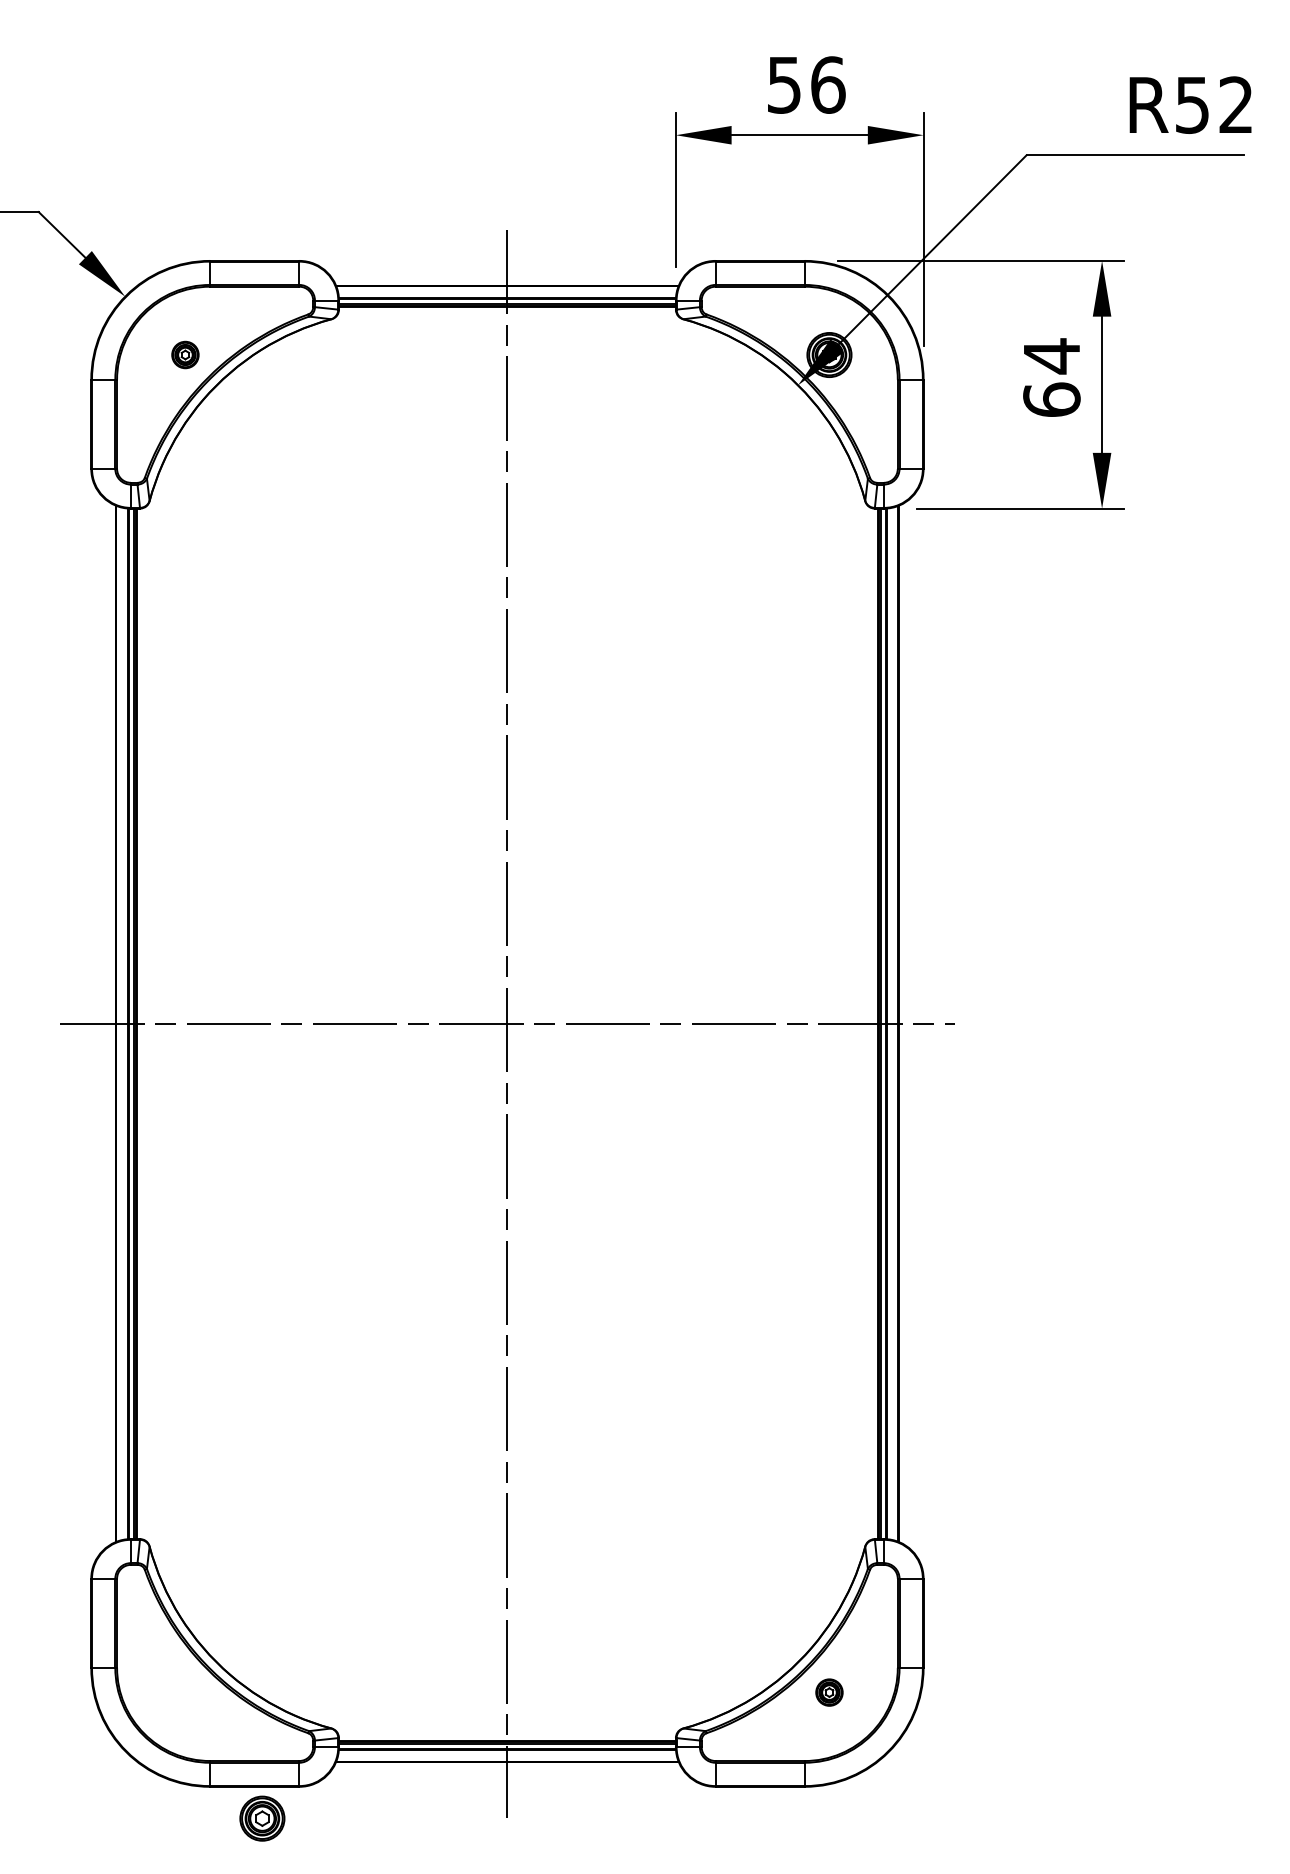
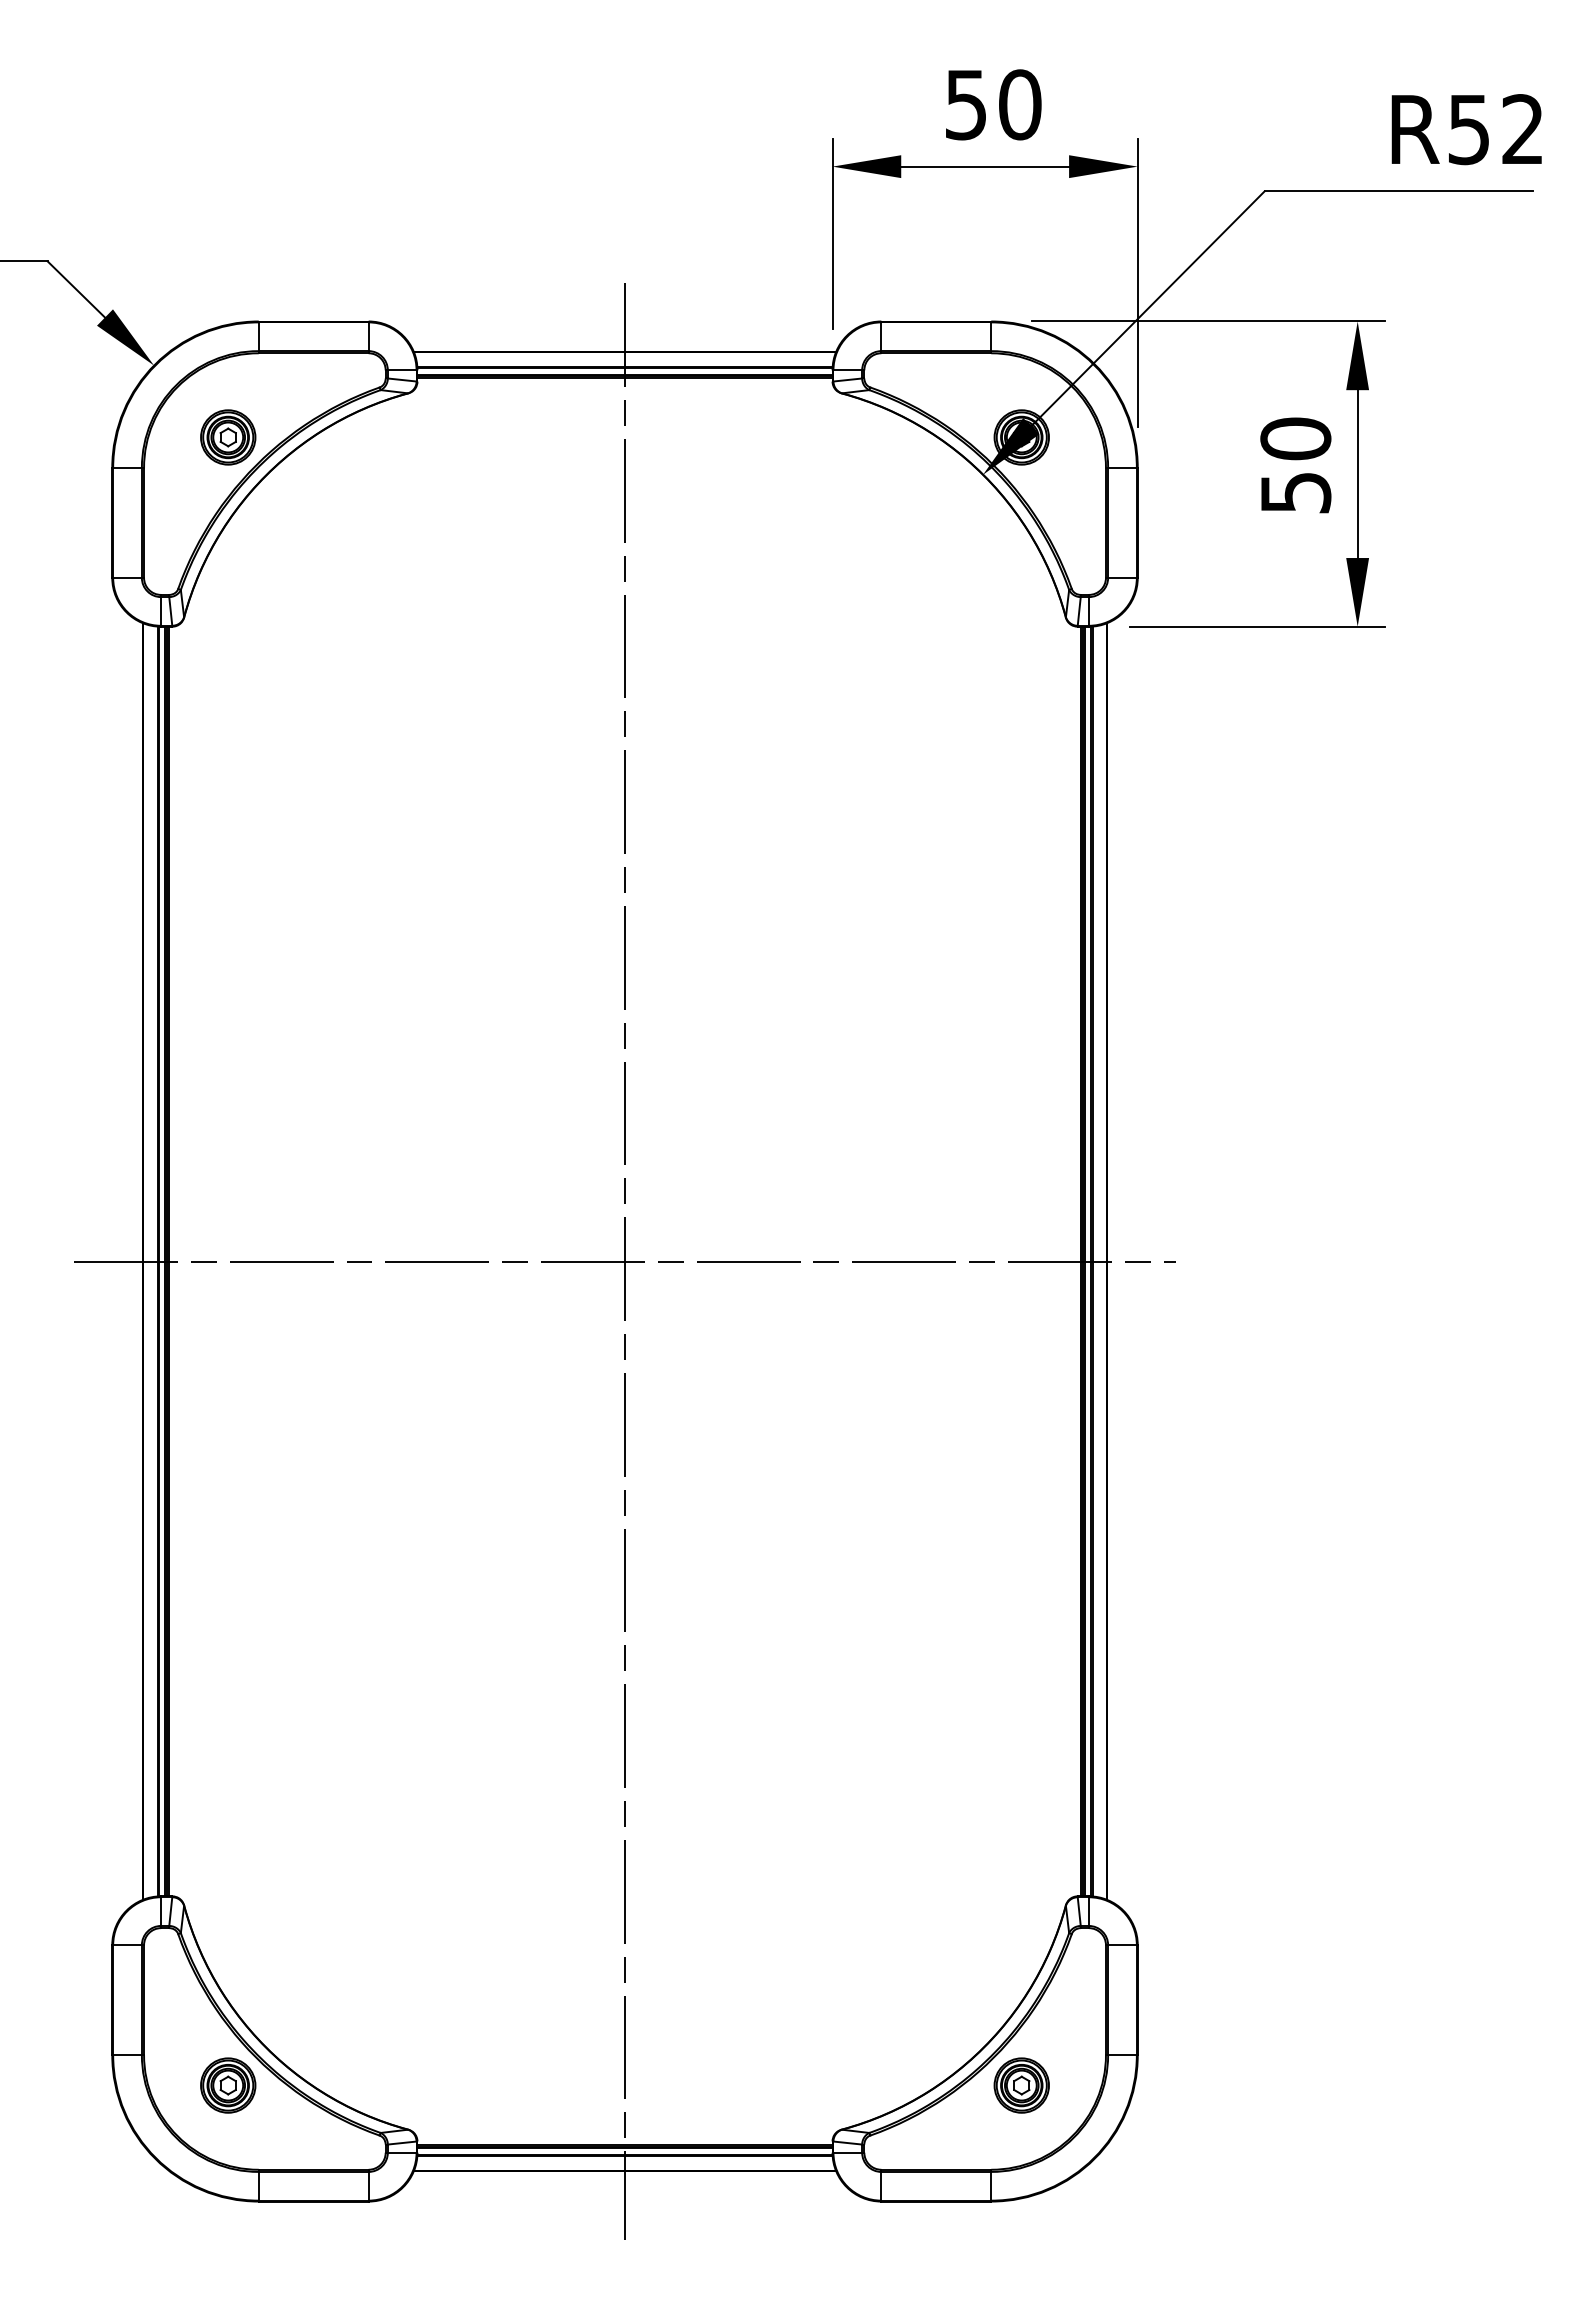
text: (828, 84) -> (1020, 104), 56 -> 50
part: (185, 354) -> (228, 436), size x1.67
text: (1051, 377) -> (1295, 465), 64 -> 50
part: (829, 1692) -> (1021, 2085), size x1.67
part: (262, 1818) -> (228, 2085), moved

